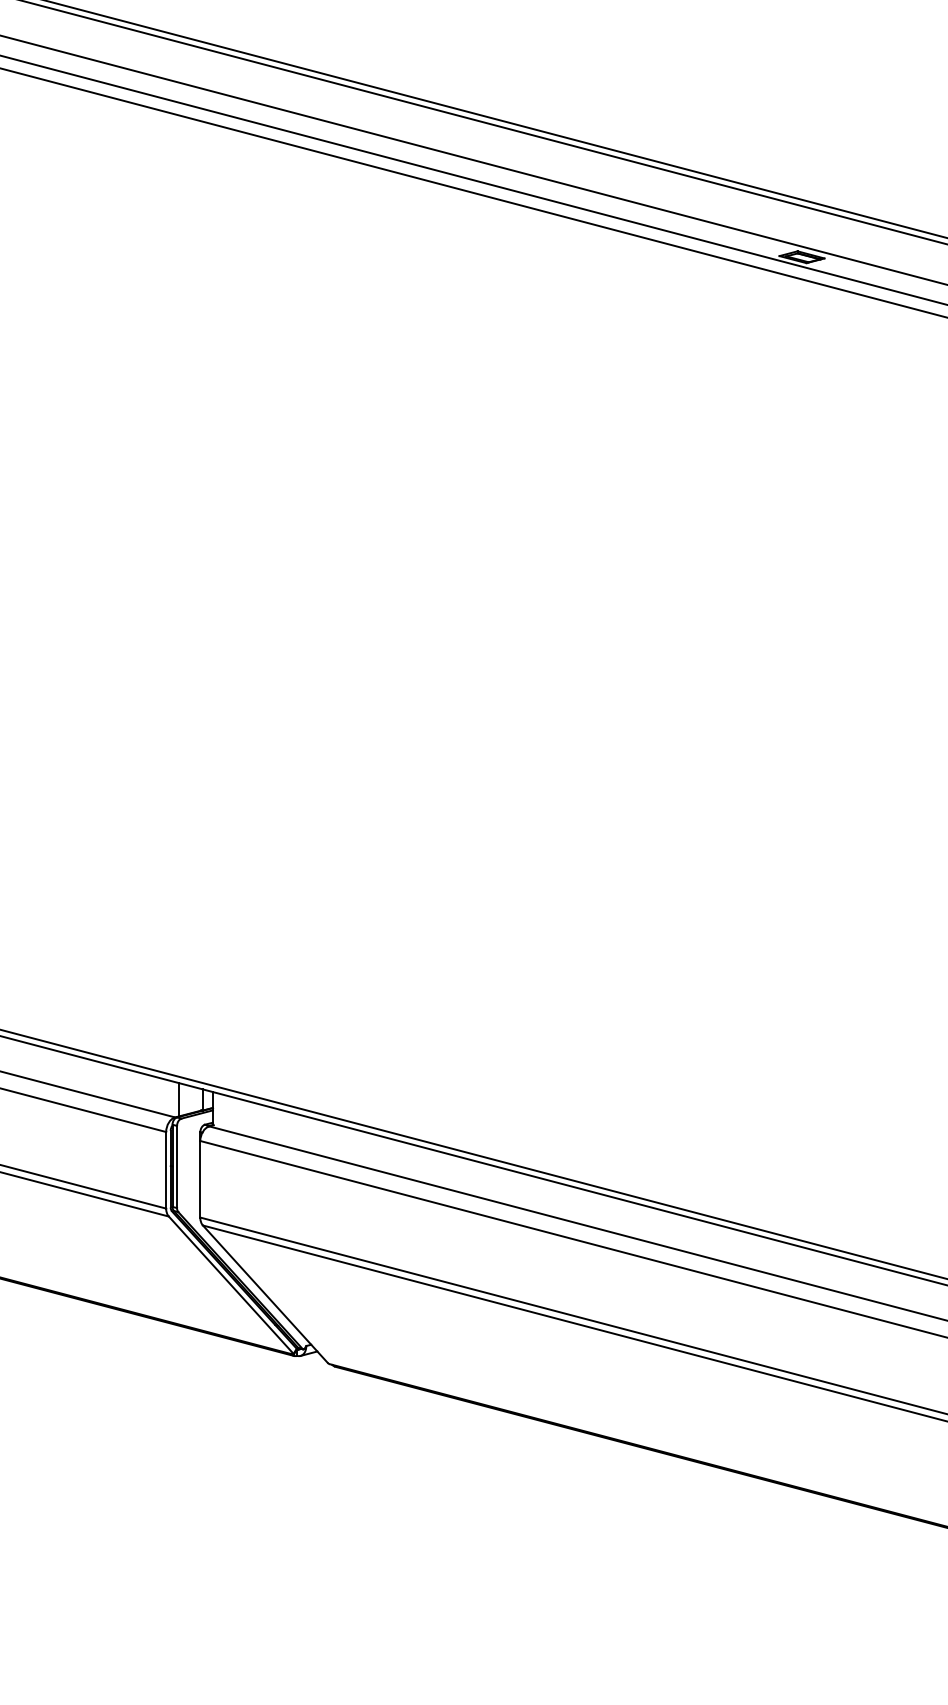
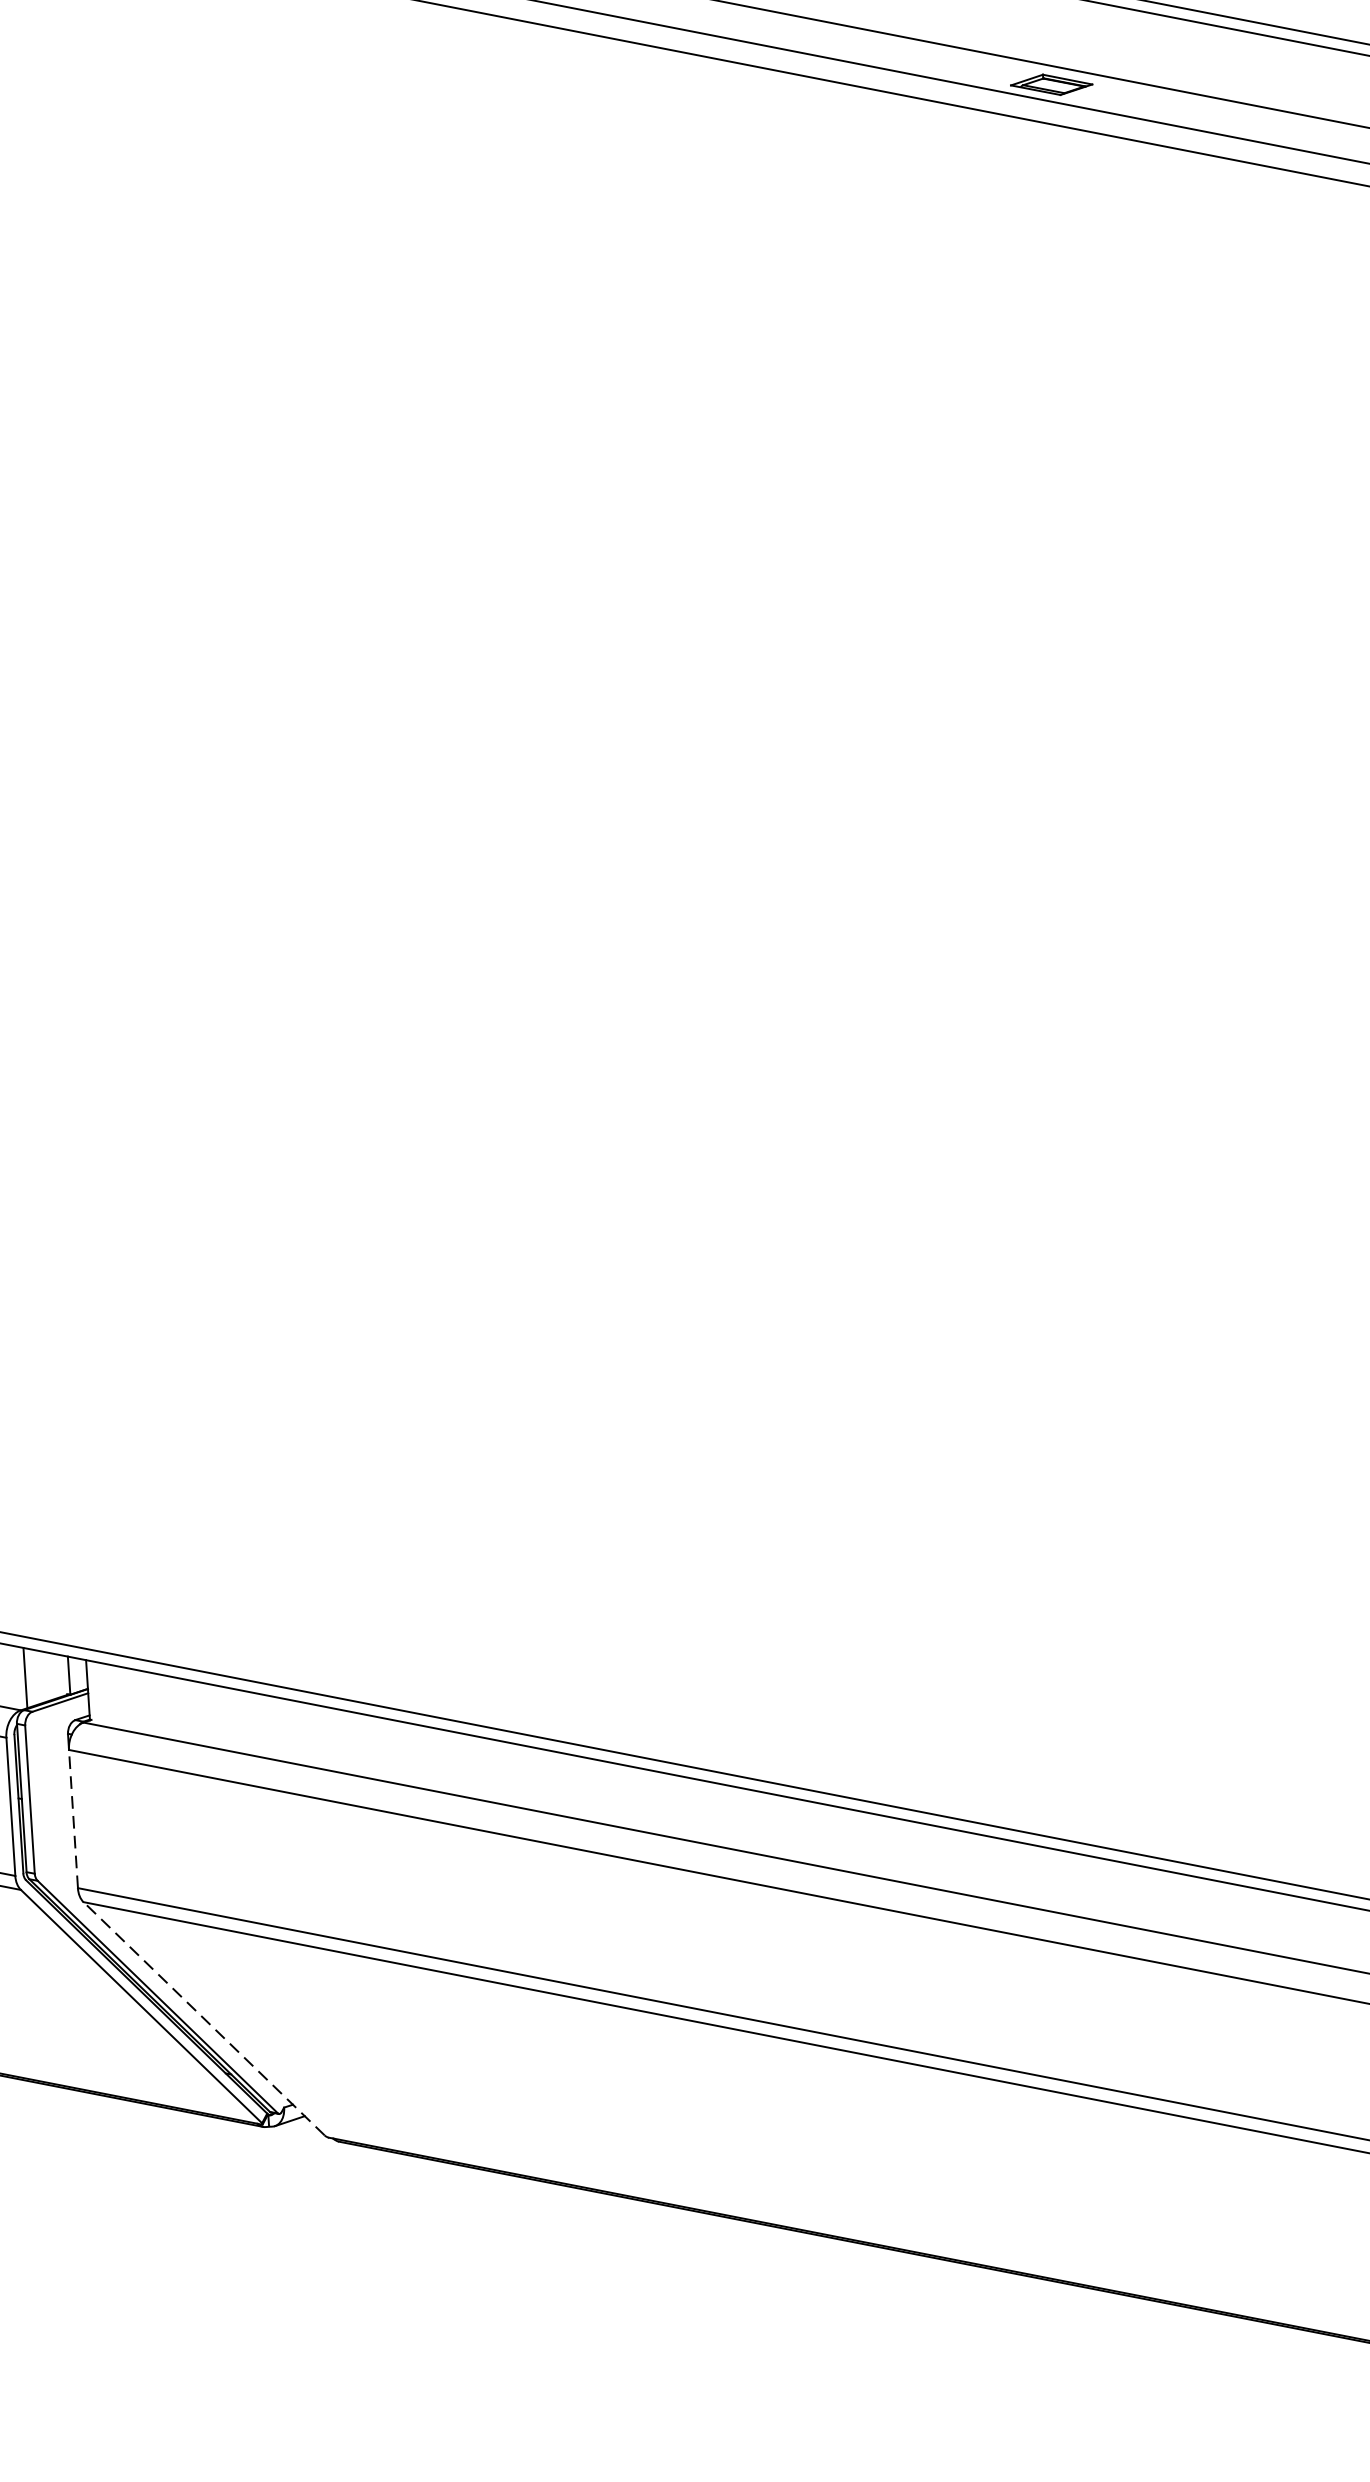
line: (200, 1178) -> (73, 1817), solid -> dashed
line: (265, 1294) -> (204, 2019), solid -> dashed

